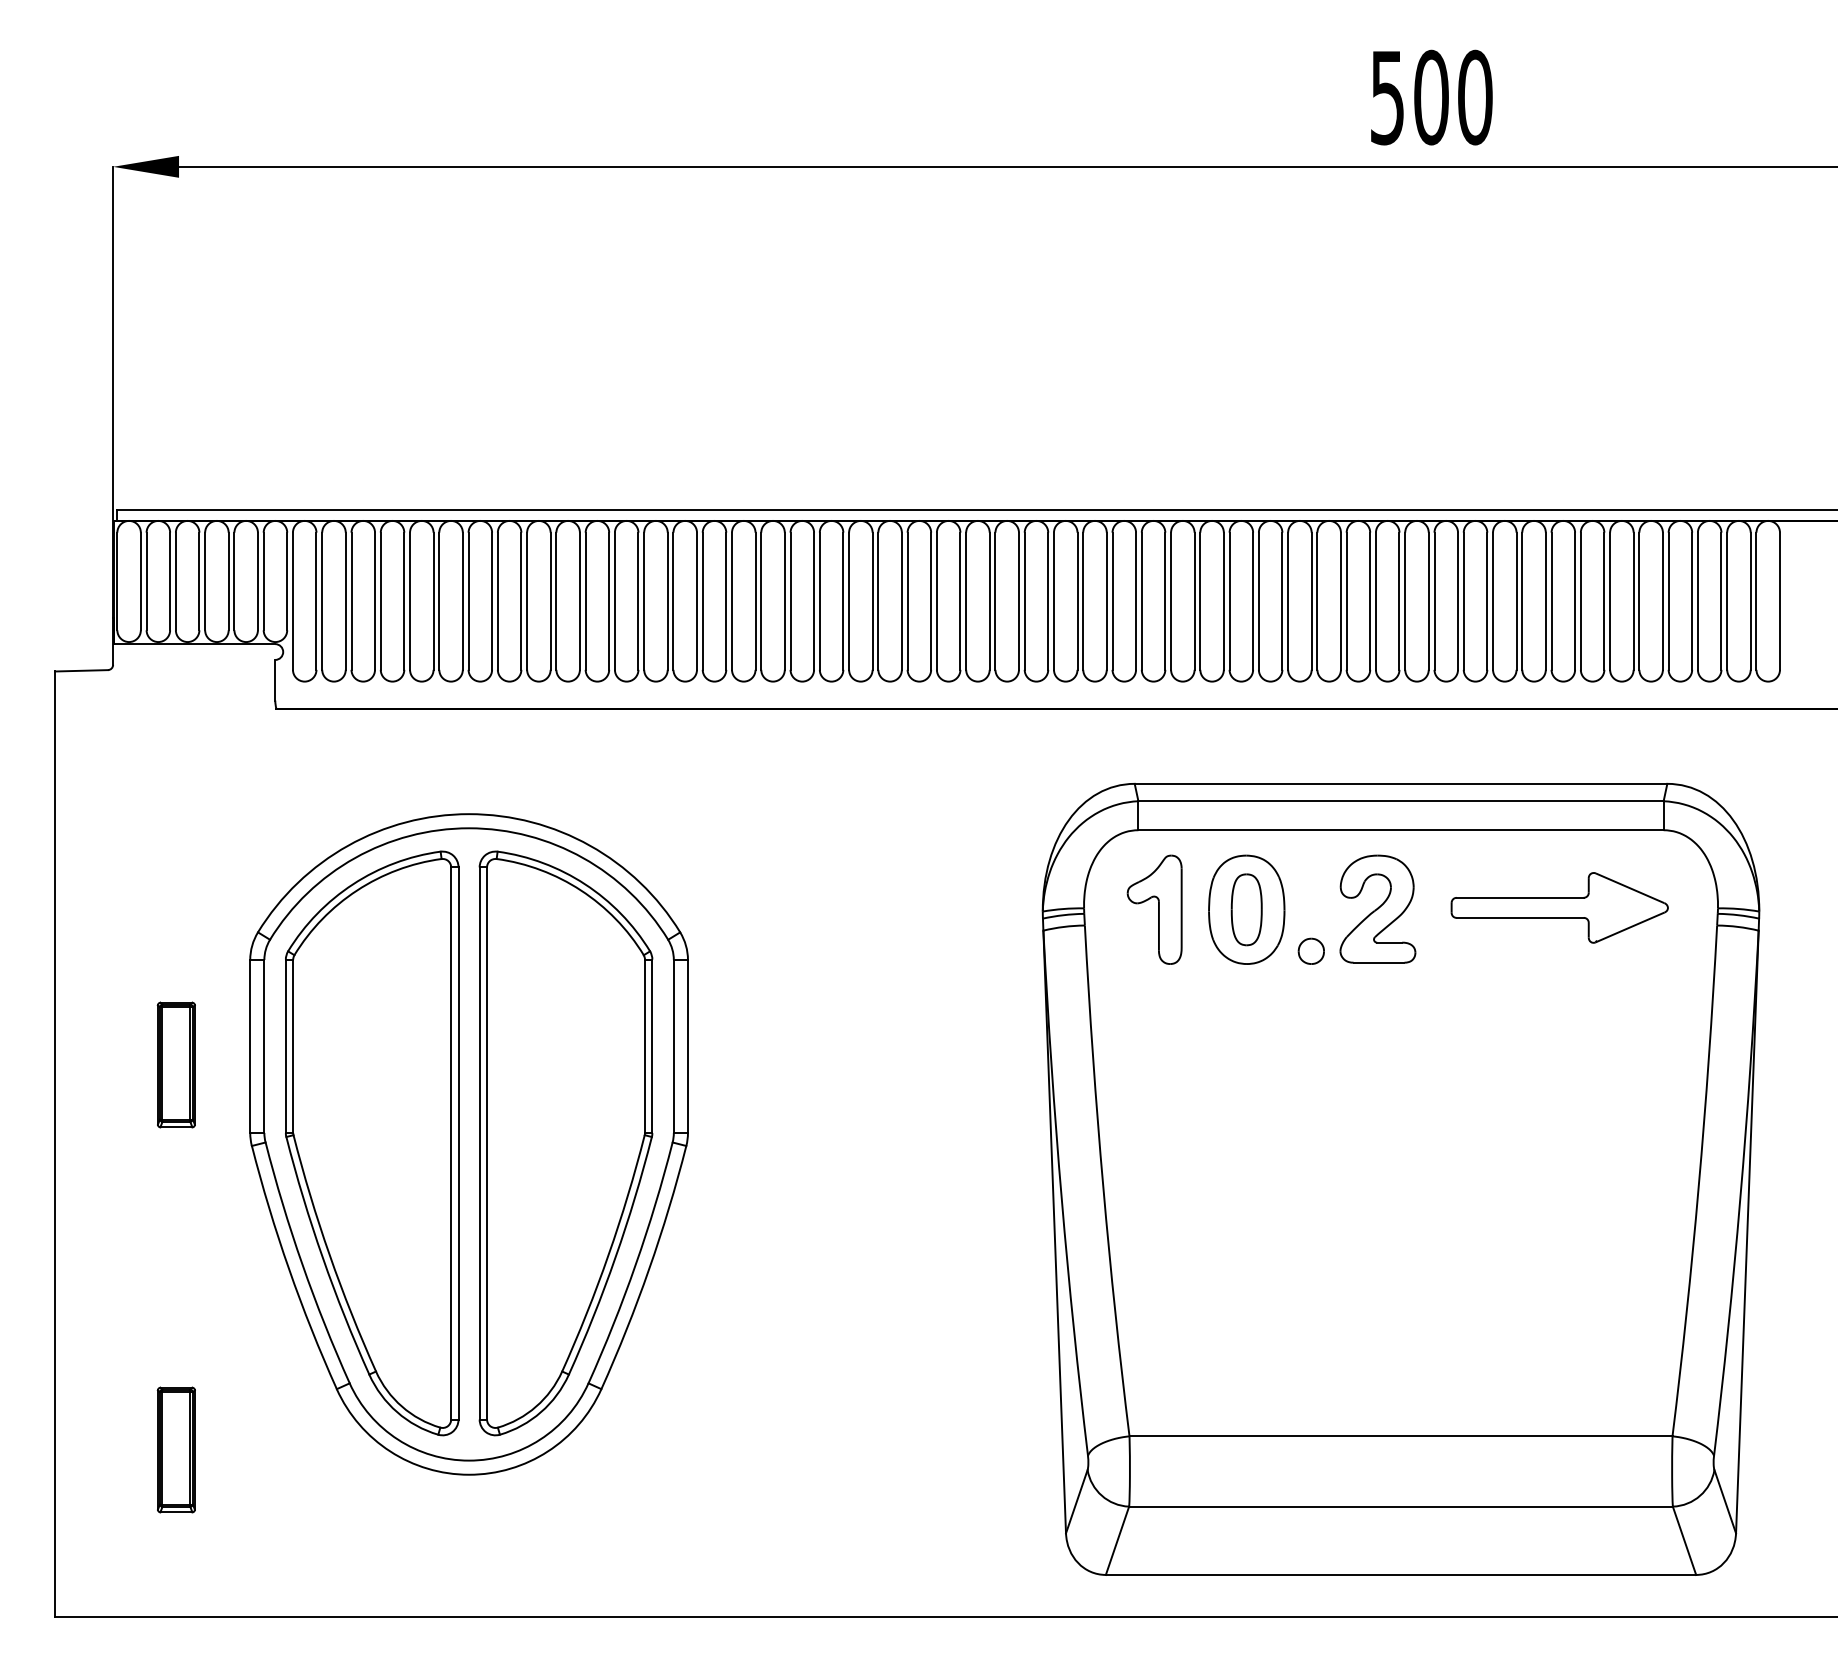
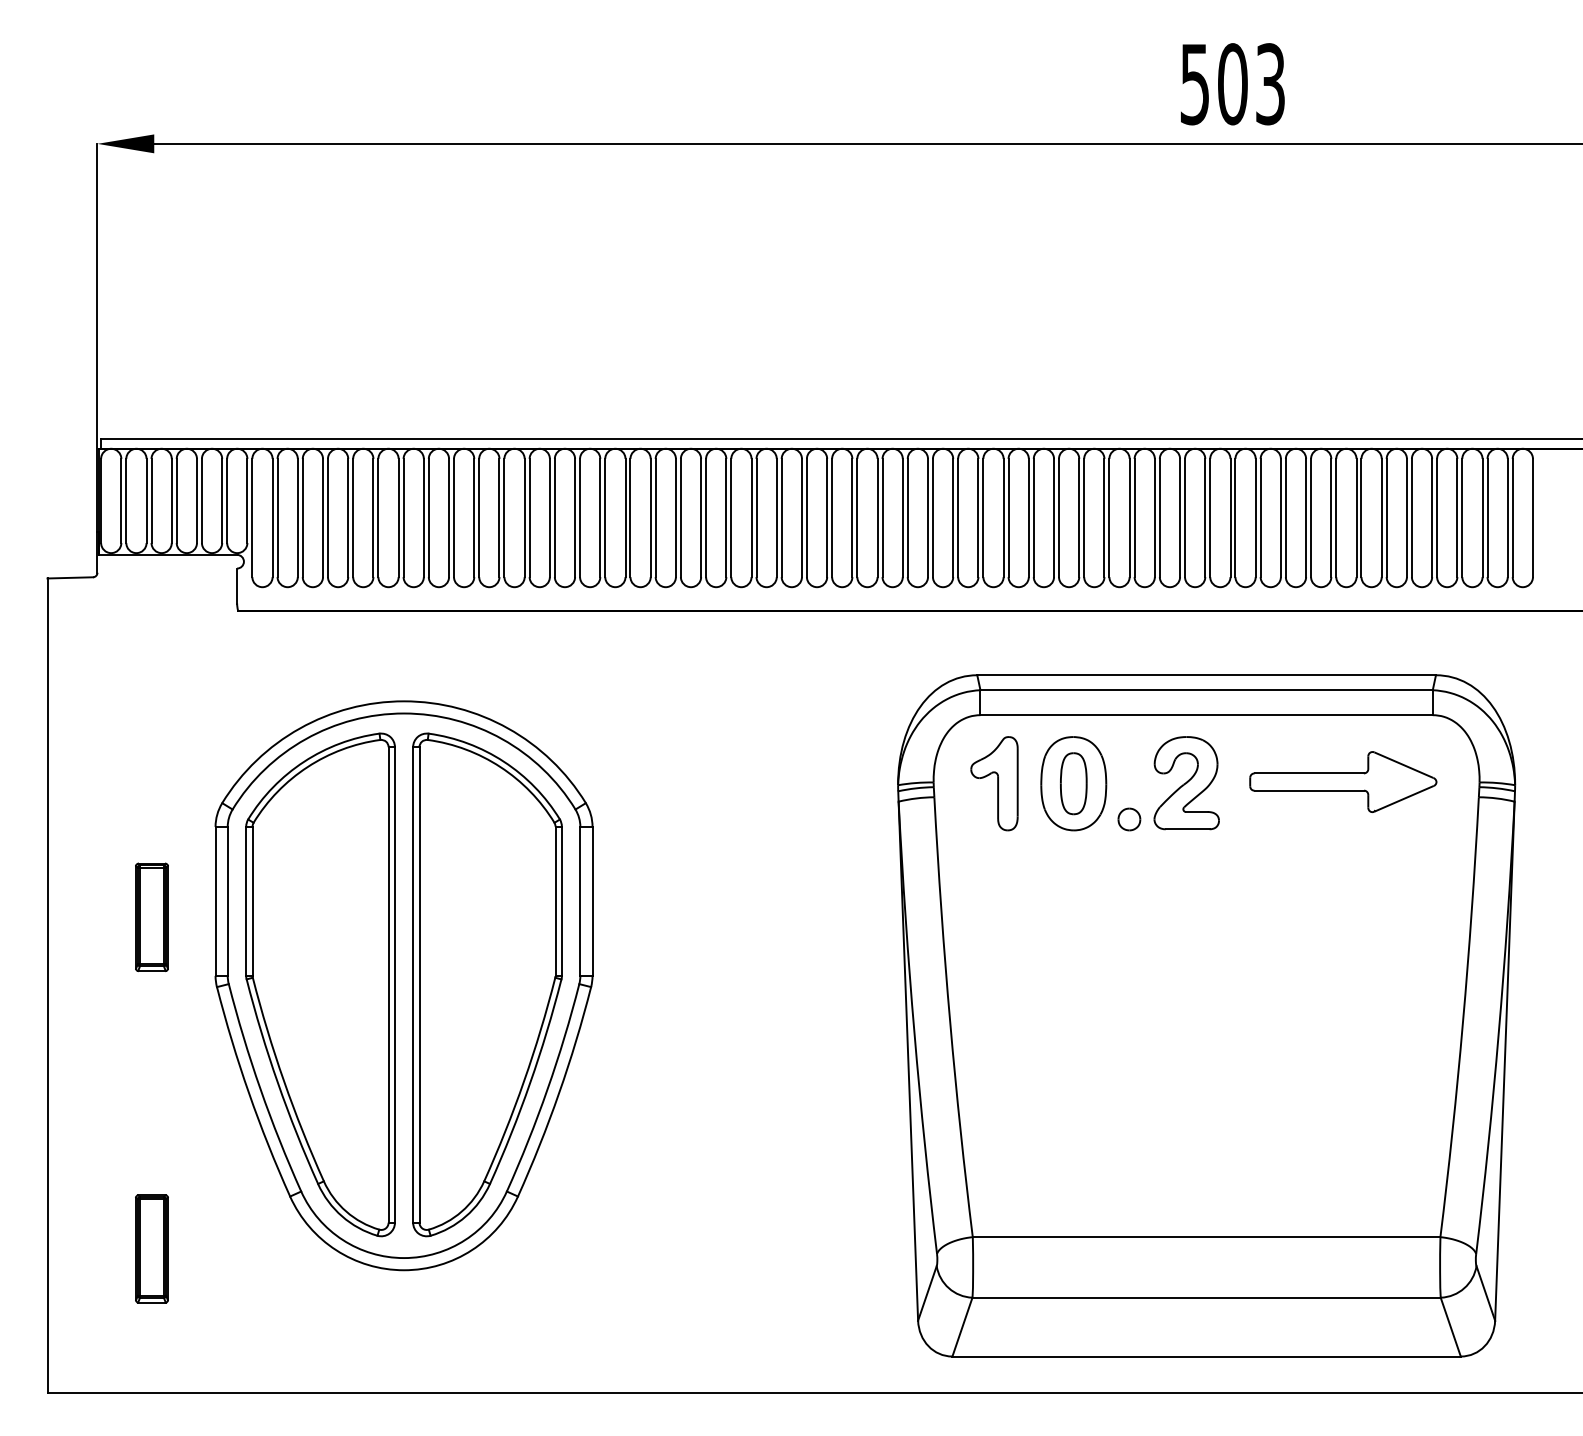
text: (1475, 97) -> (1270, 84), 500 -> 503

